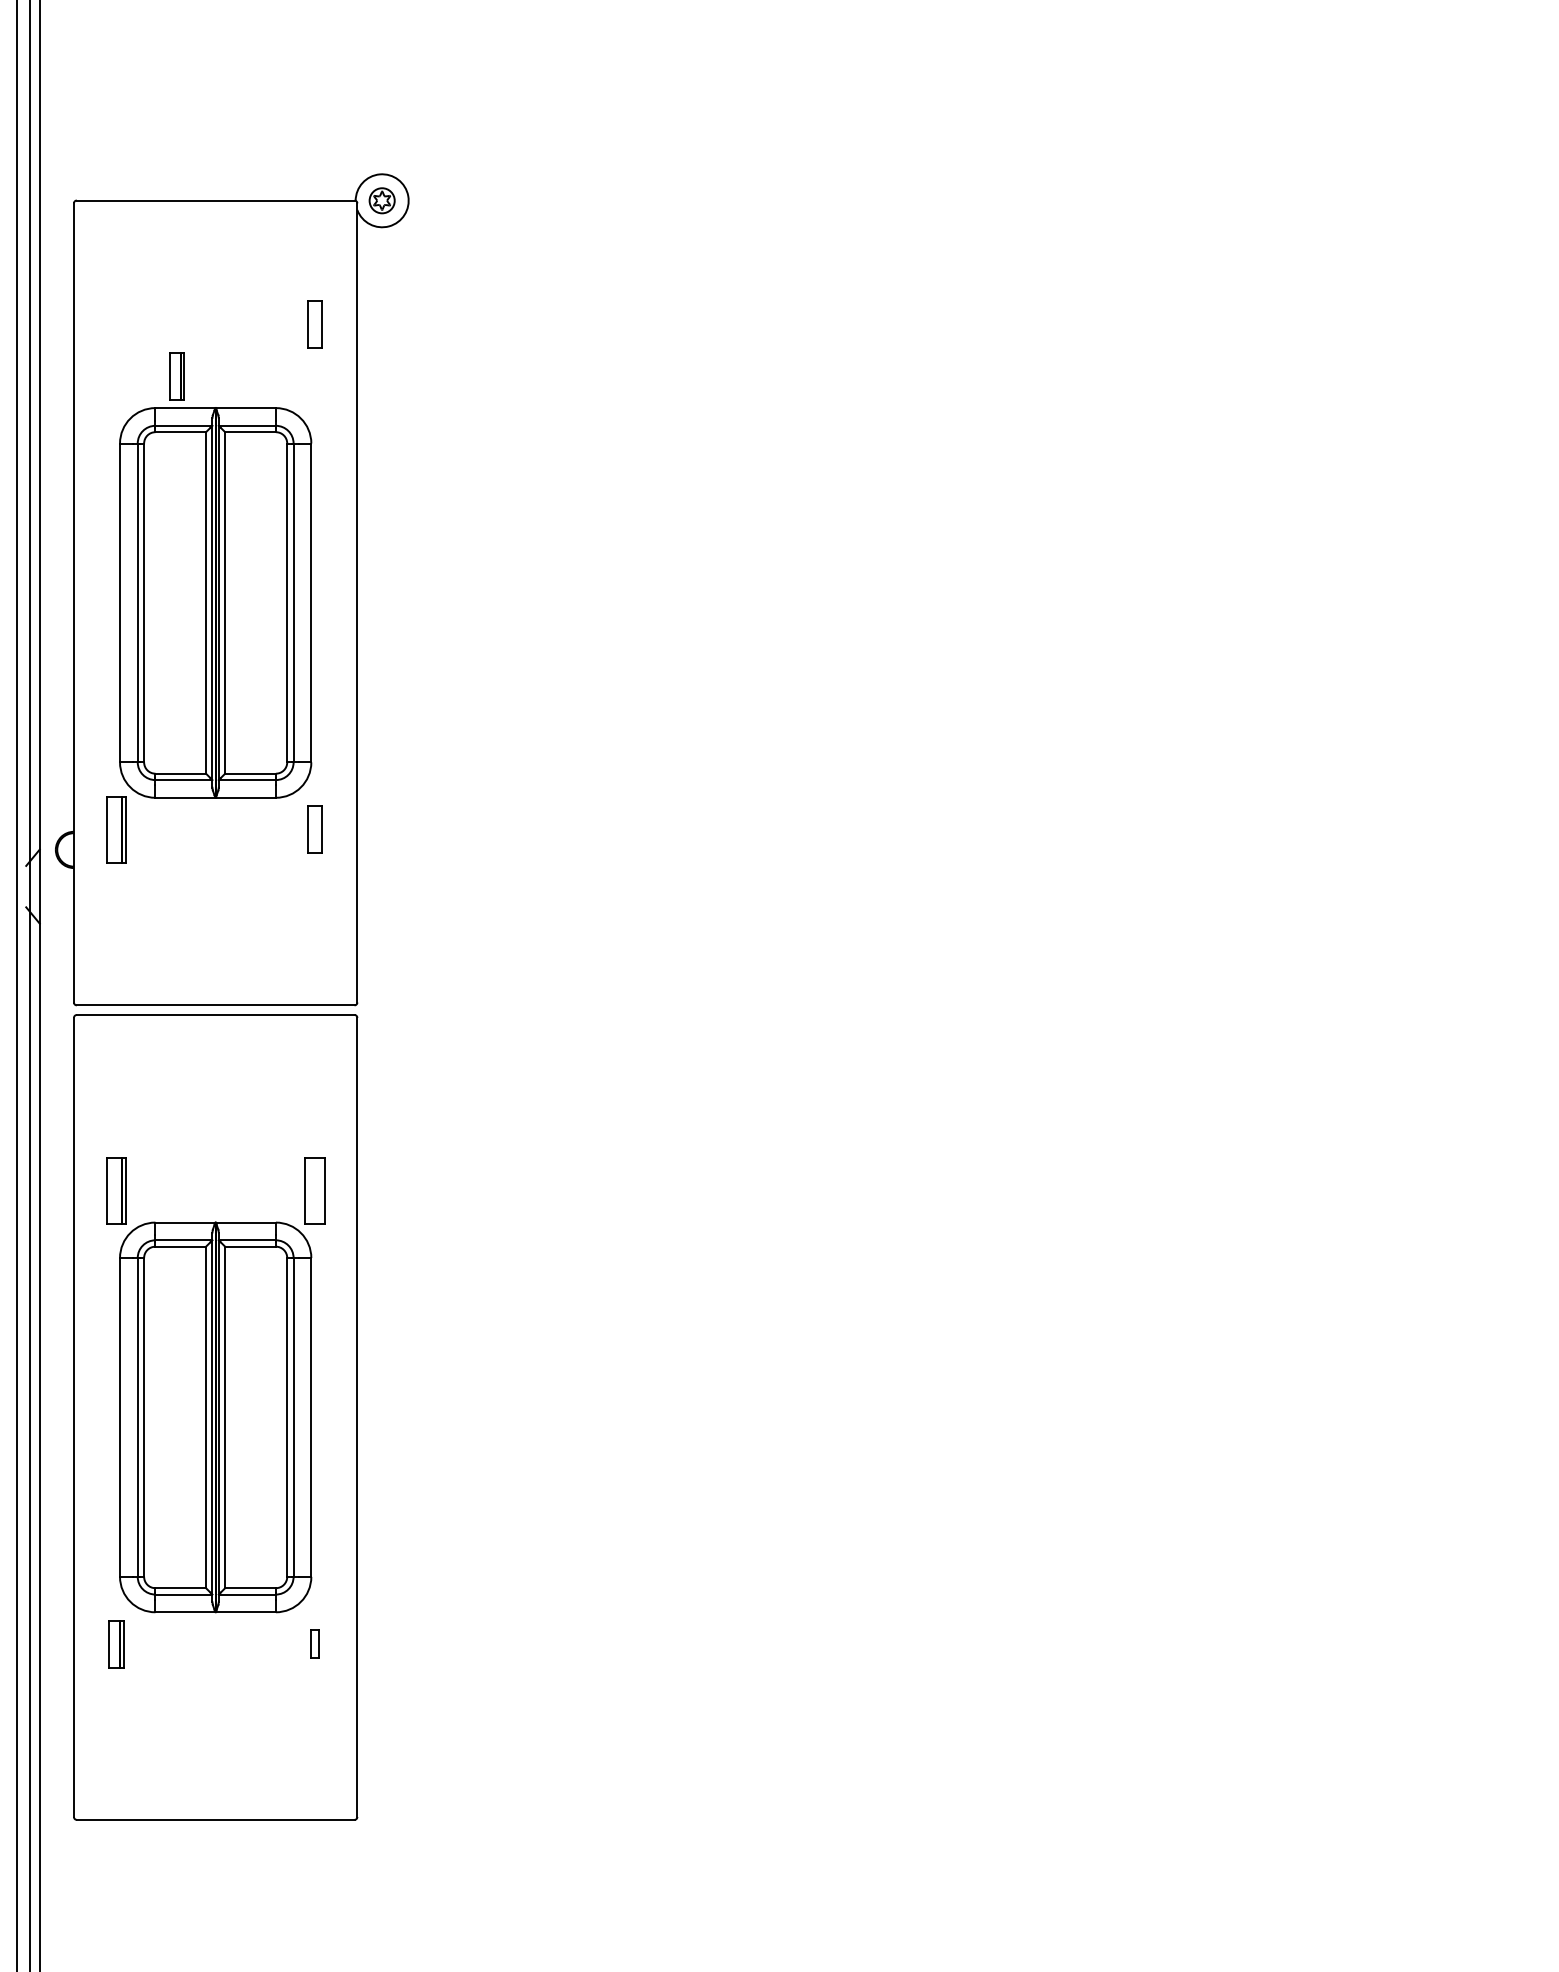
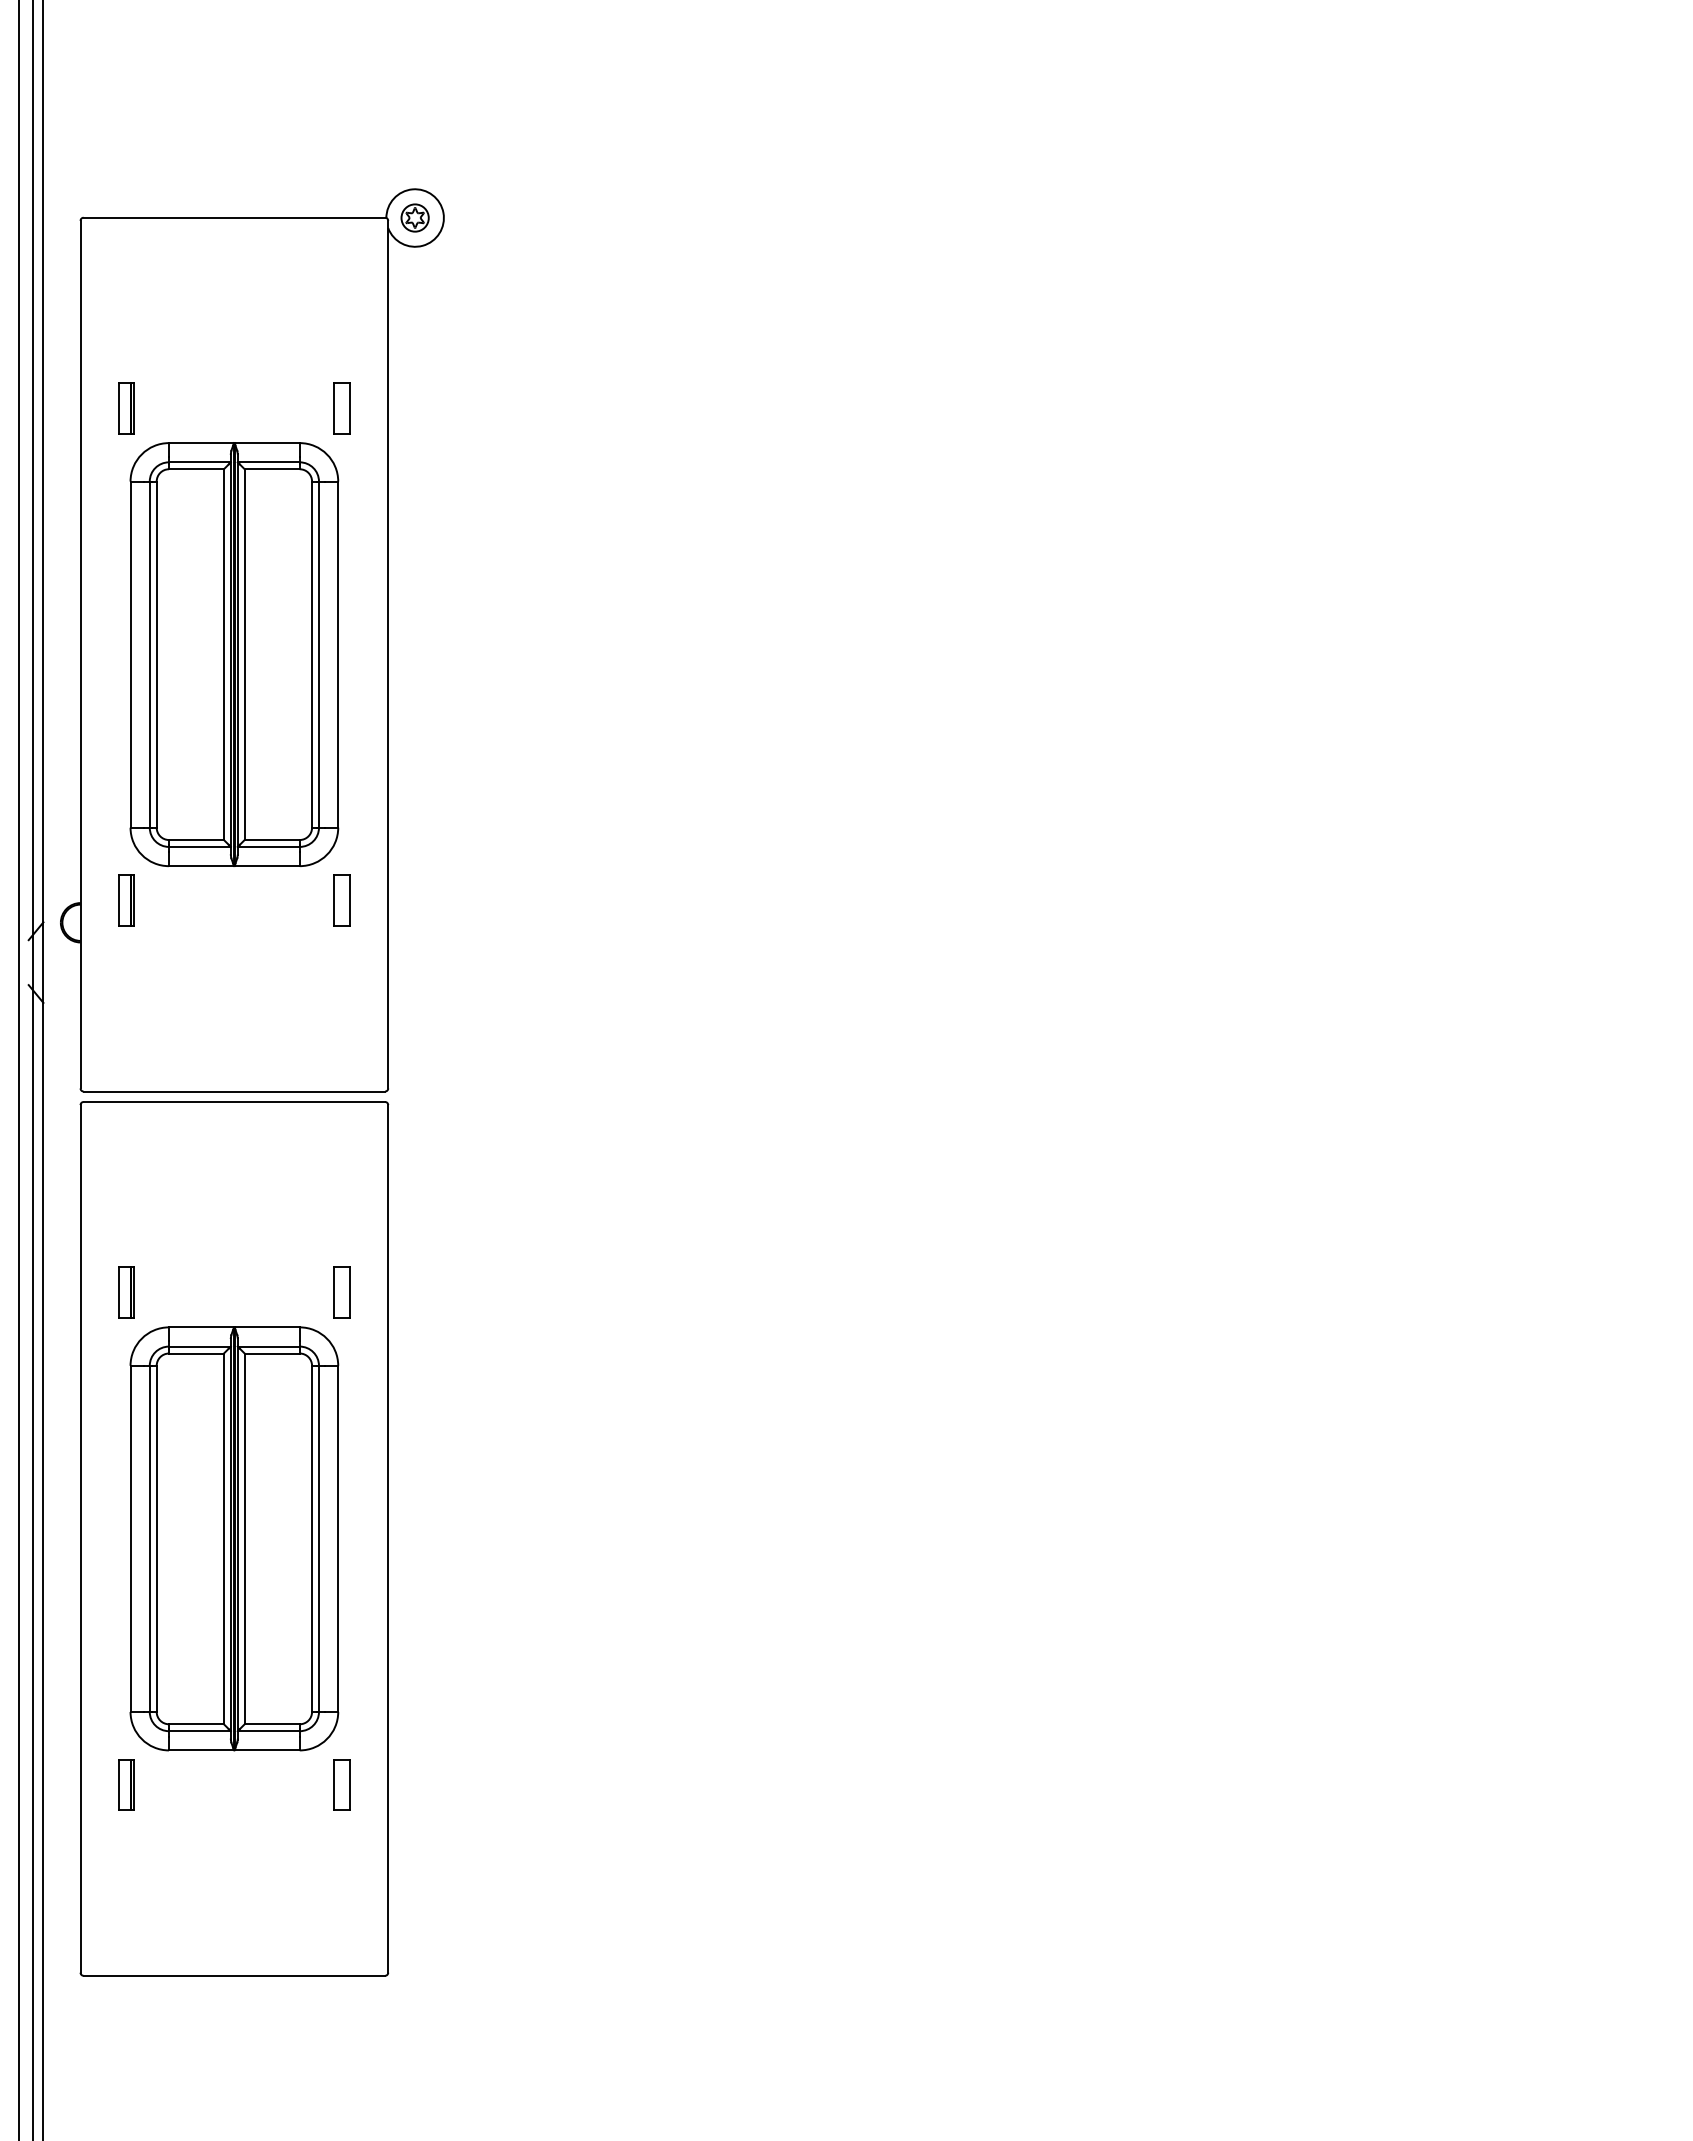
part: (314, 324) -> (341, 408), moved
part: (177, 376) -> (126, 408), moved
part: (116, 829) -> (126, 900), size x0.71
part: (116, 1190) -> (126, 1292), size x0.71
part: (314, 1190) -> (341, 1292), size x0.71
part: (314, 1643) -> (341, 1784), size x1.67

